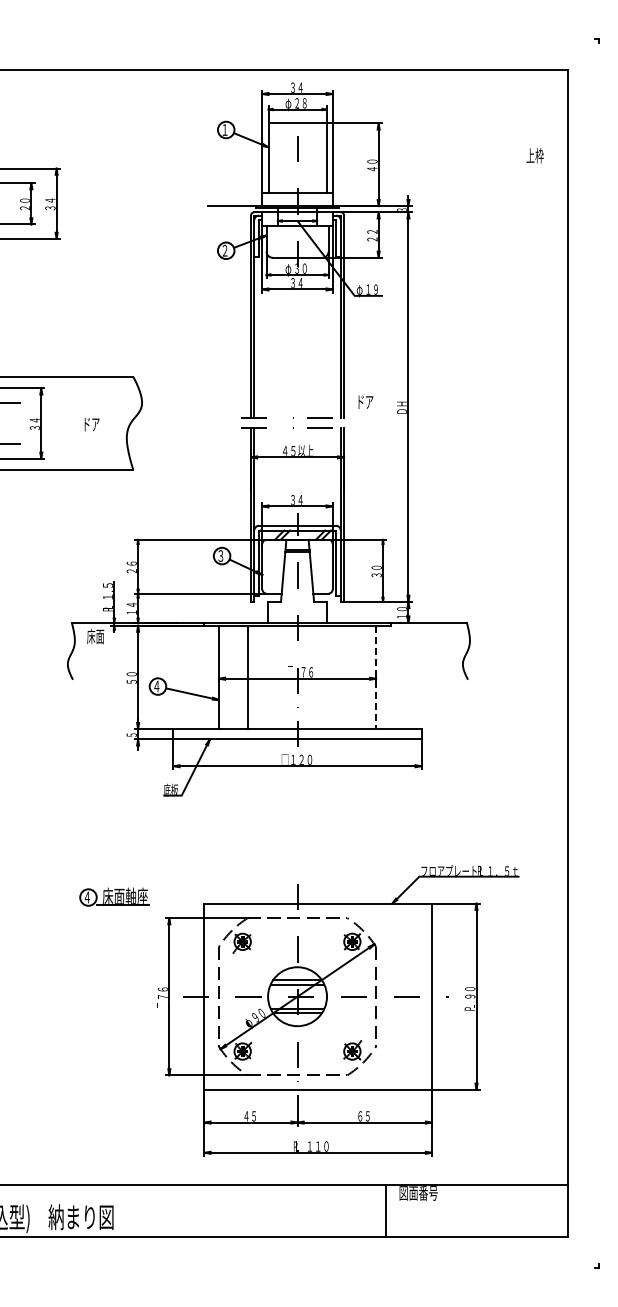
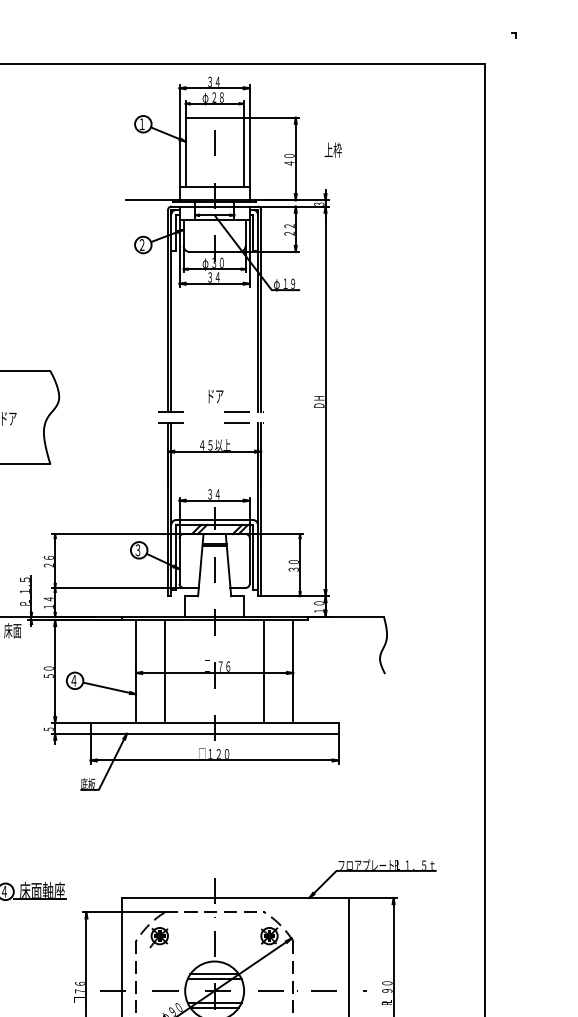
text: (534, 155) -> (332, 149), moved
text: (365, 401) -> (215, 395), moved
line: (347, 677) -> (264, 671), added
line: (376, 677) -> (293, 671), dashed -> solid

